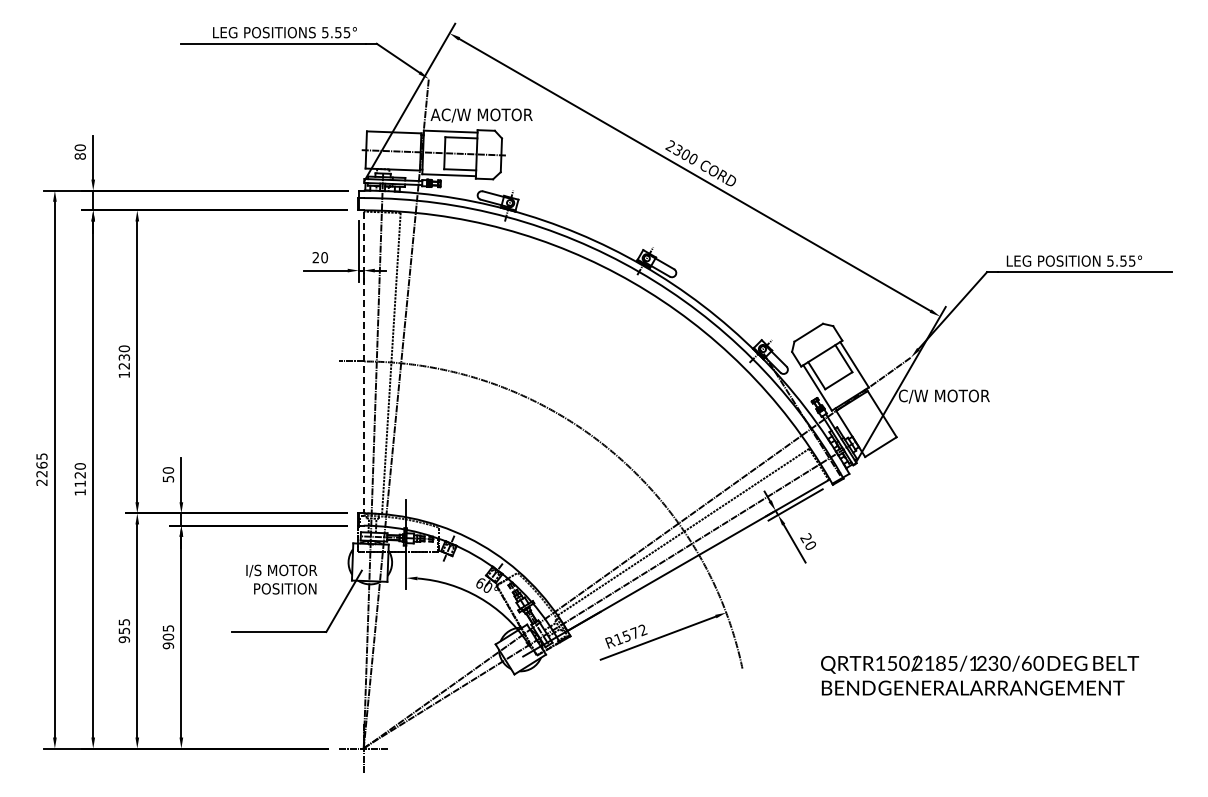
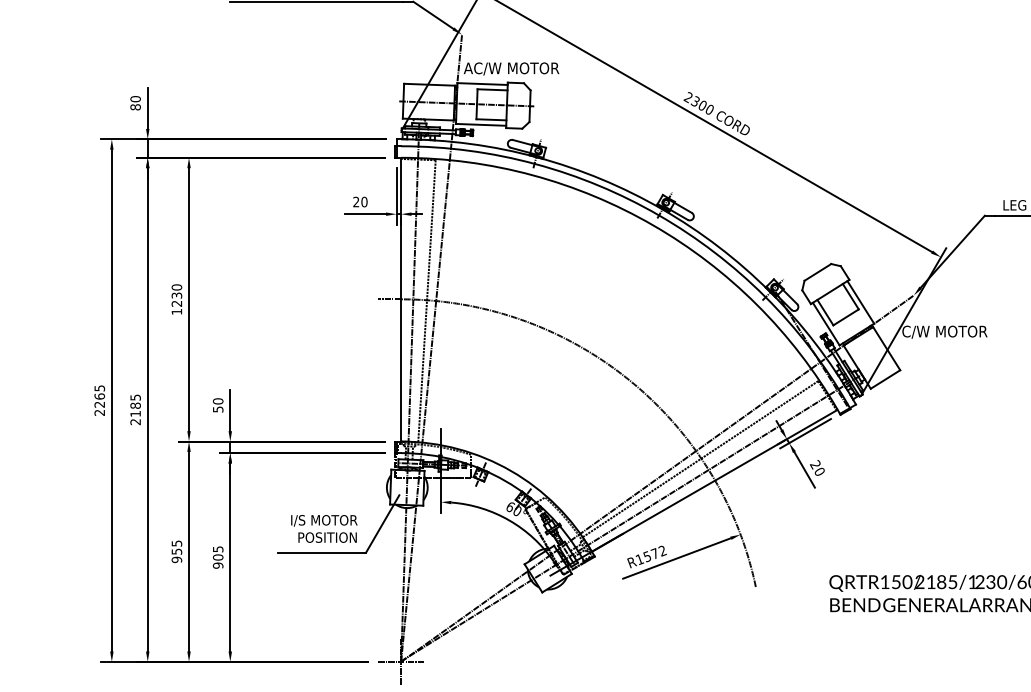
line: (363, 362) -> (400, 300), dashed -> solid
text: (79, 479) -> (134, 409), 1120 -> 2185
text: (281, 579) -> (324, 528), moved

